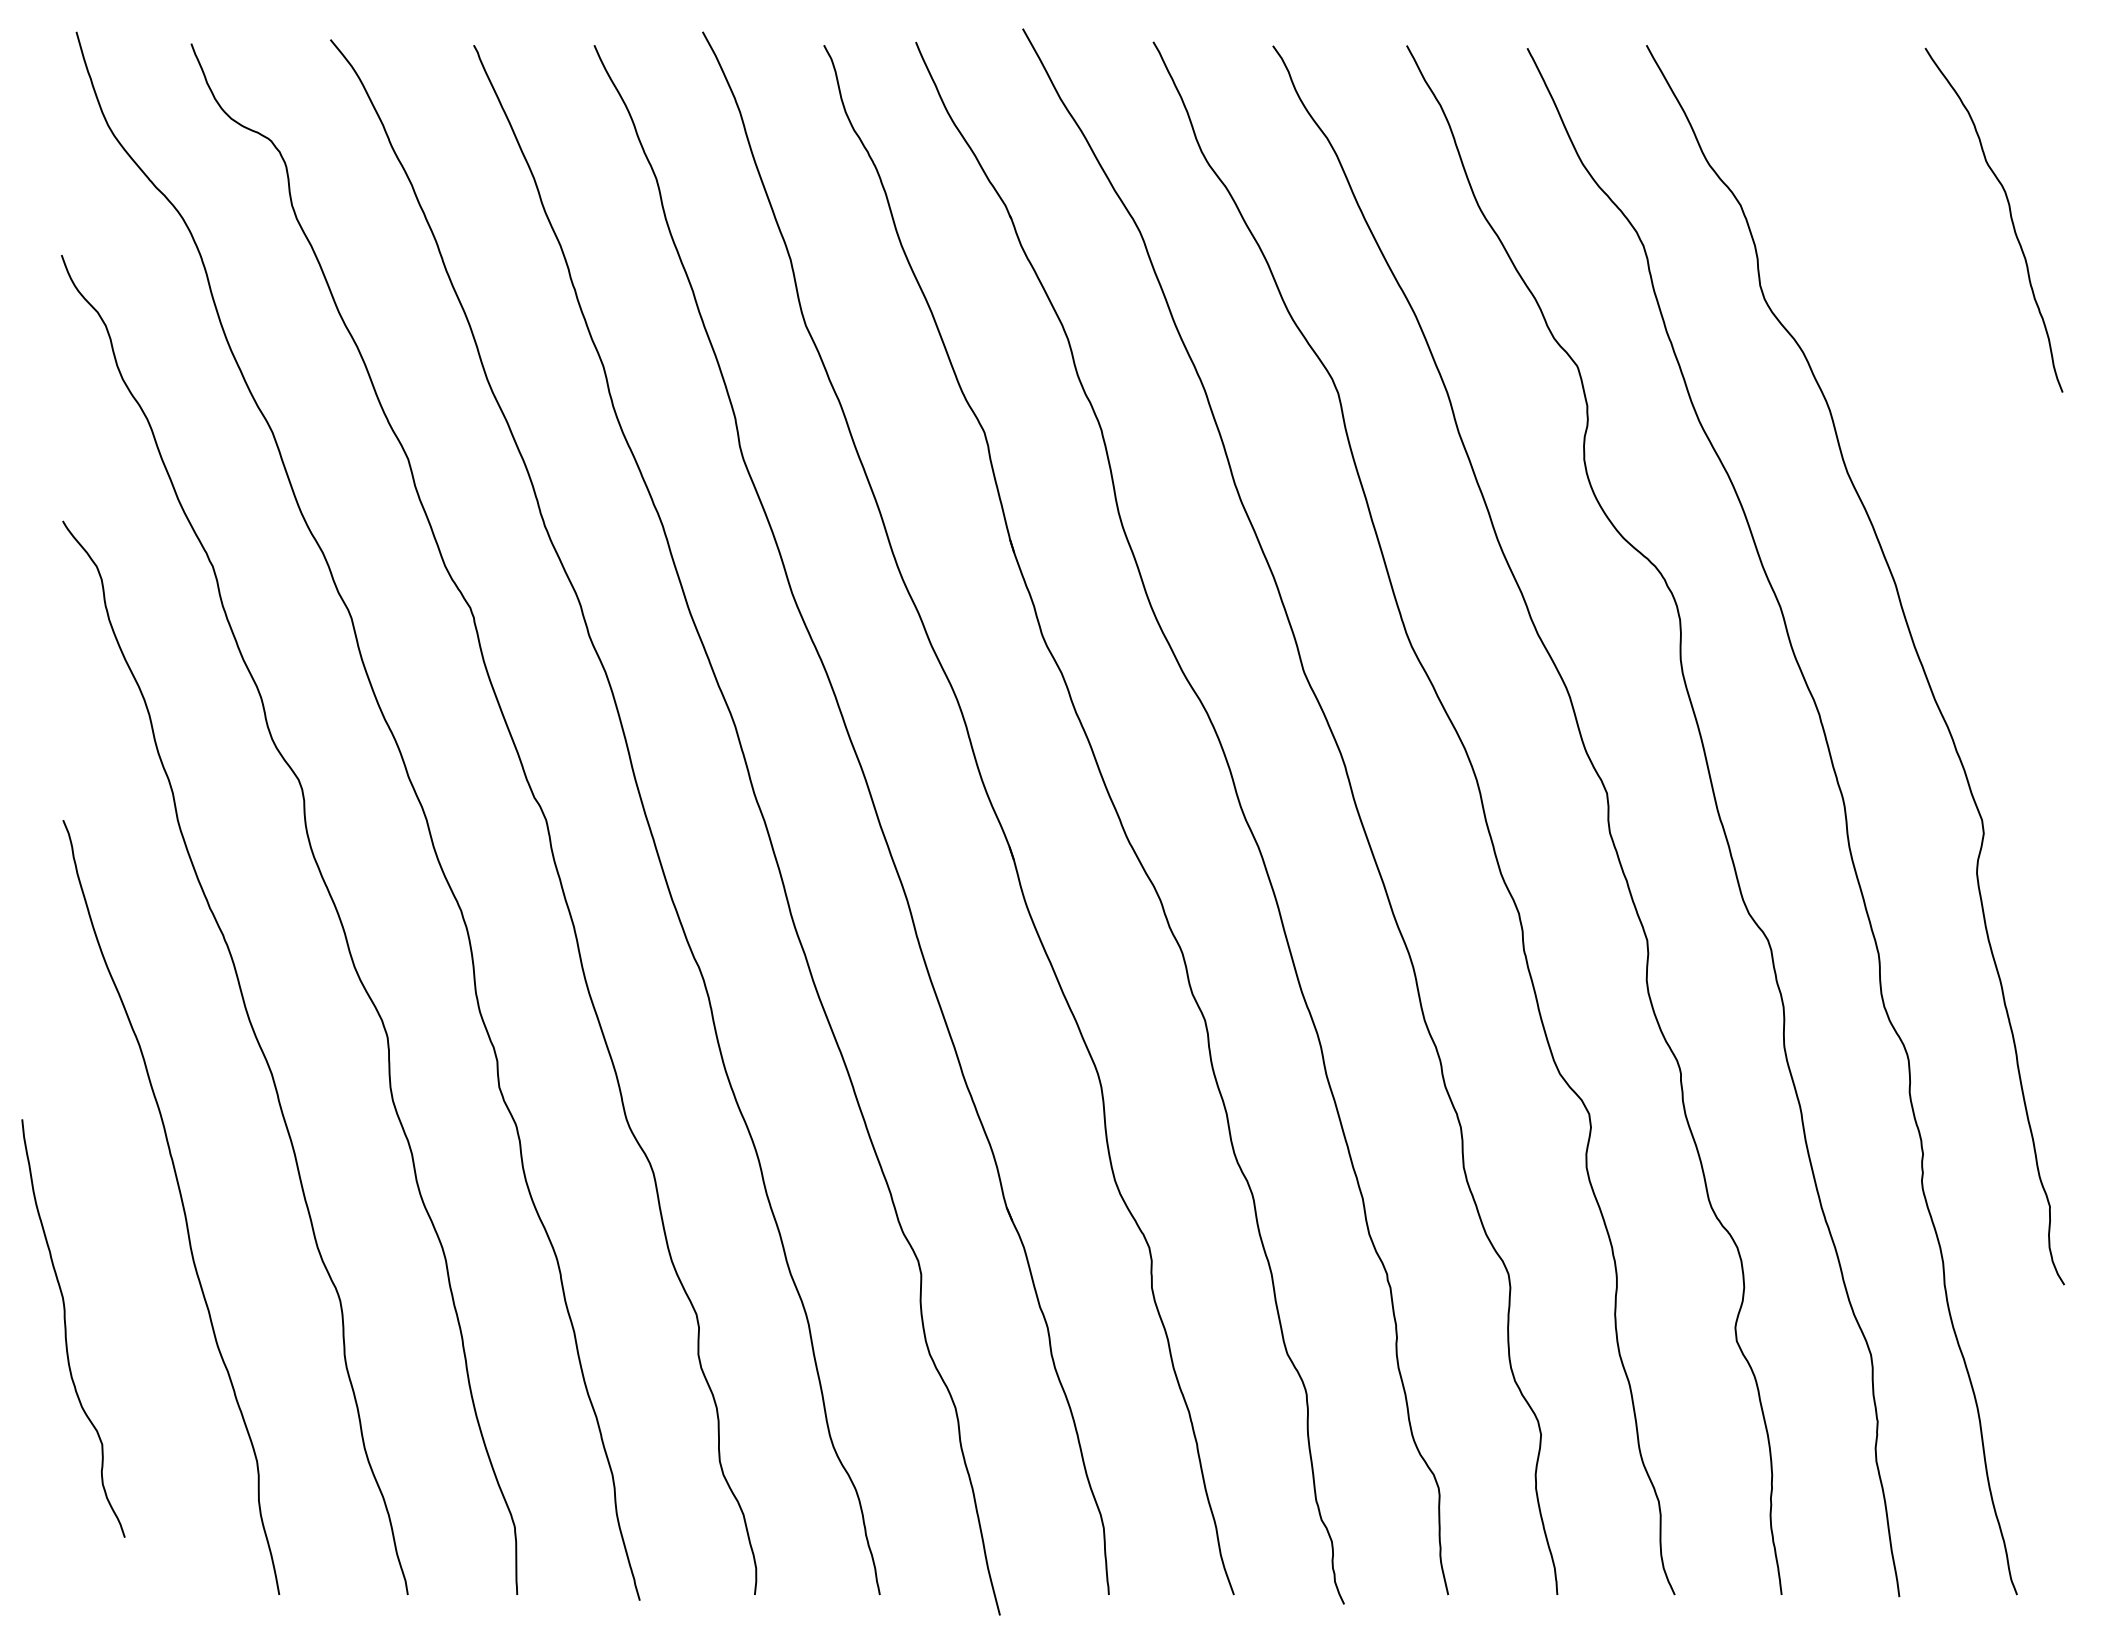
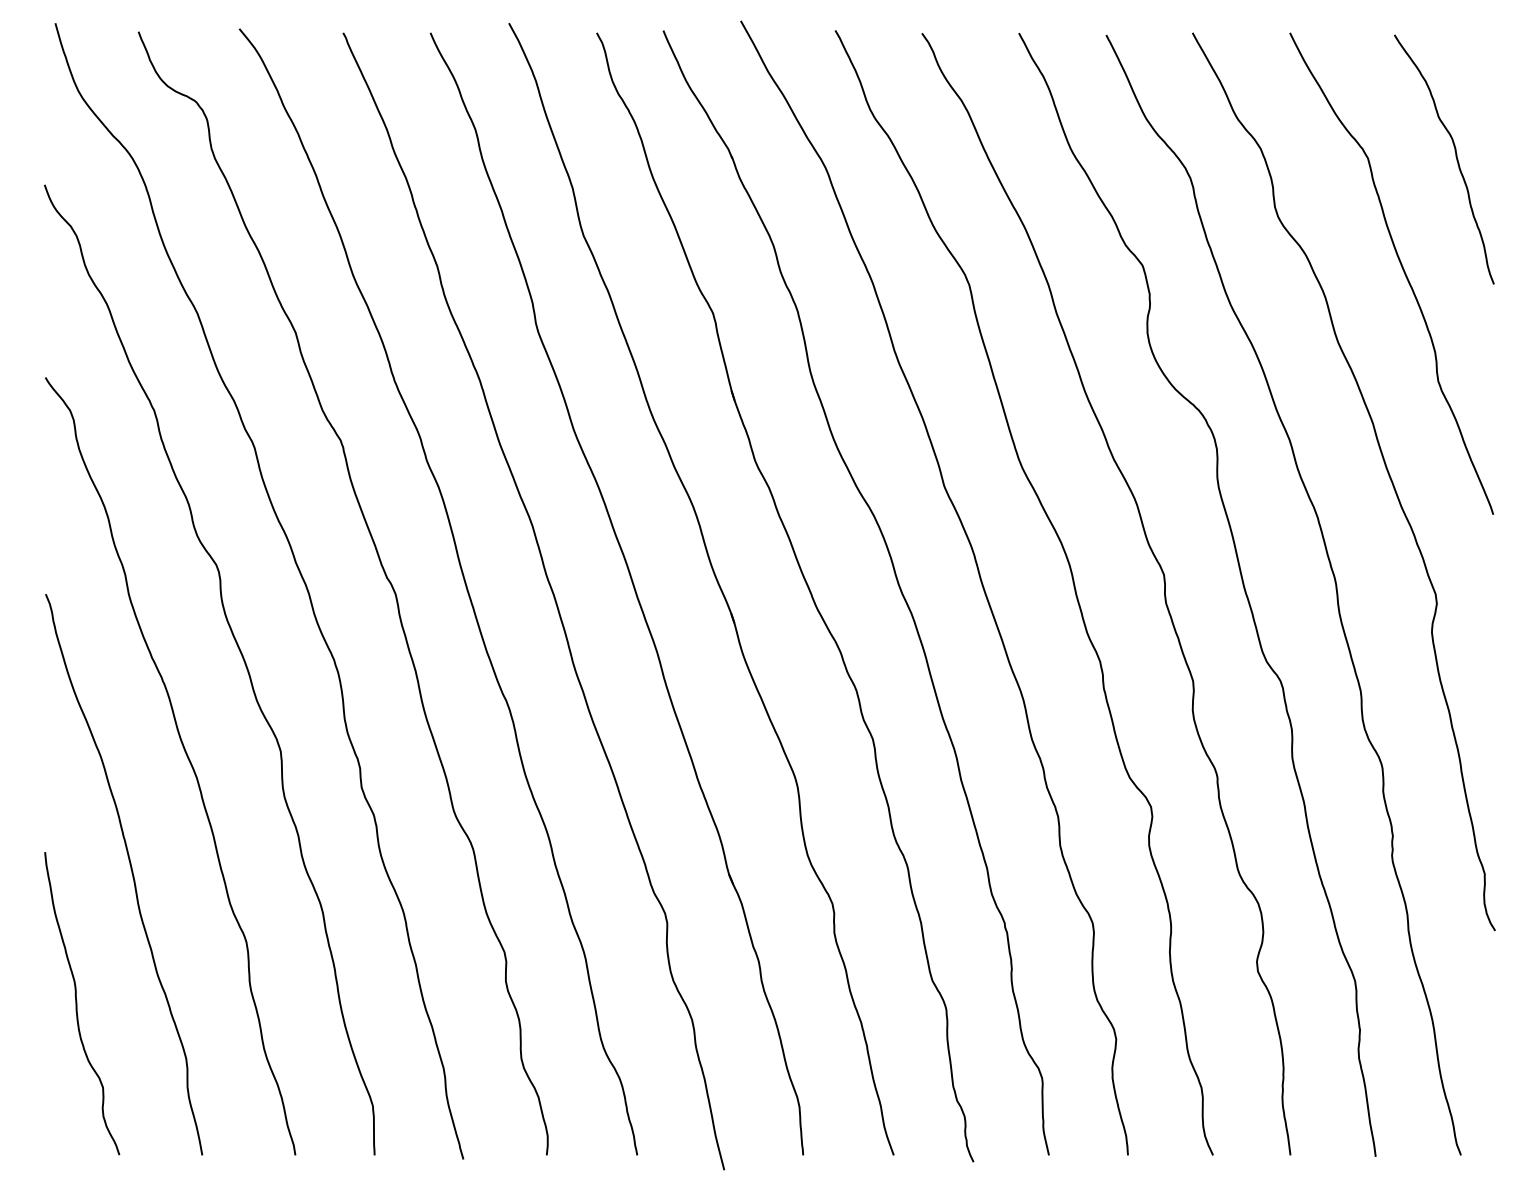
curve: (1936, 372) -> (1402, 269), added
curve: (66, 1328) -> (77, 1003), moved

